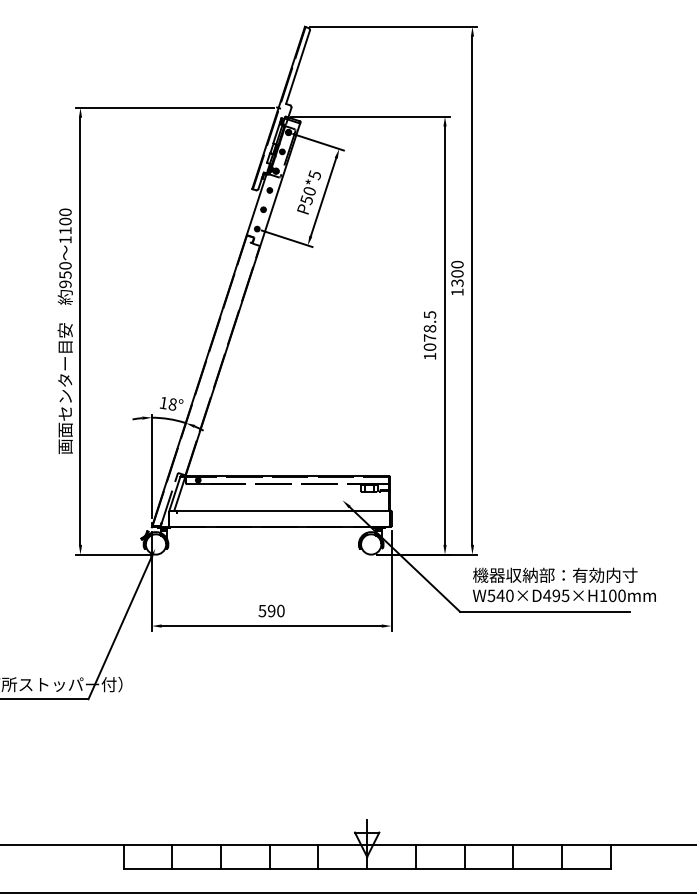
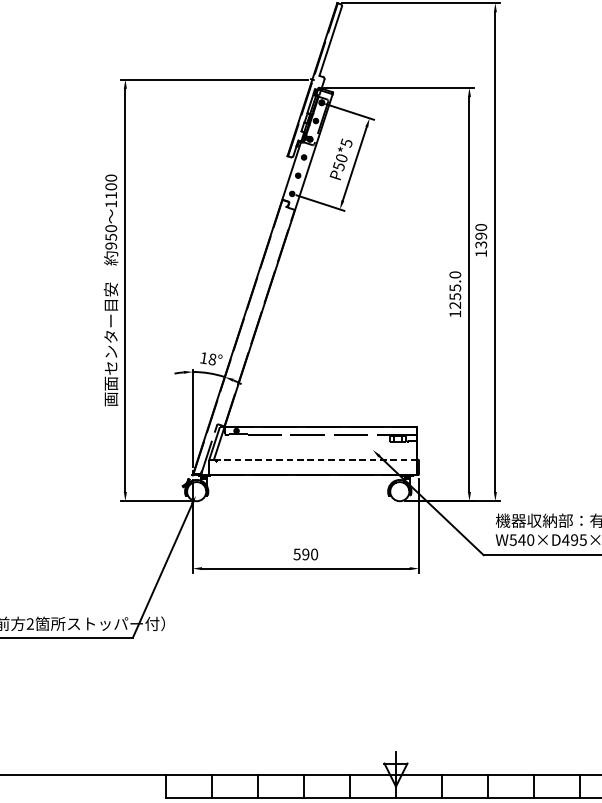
text: (457, 273) -> (481, 235), 1300 -> 1390
text: (429, 330) -> (454, 289), 1078.5 -> 1255.0
line: (281, 510) -> (315, 459), solid -> dashed

